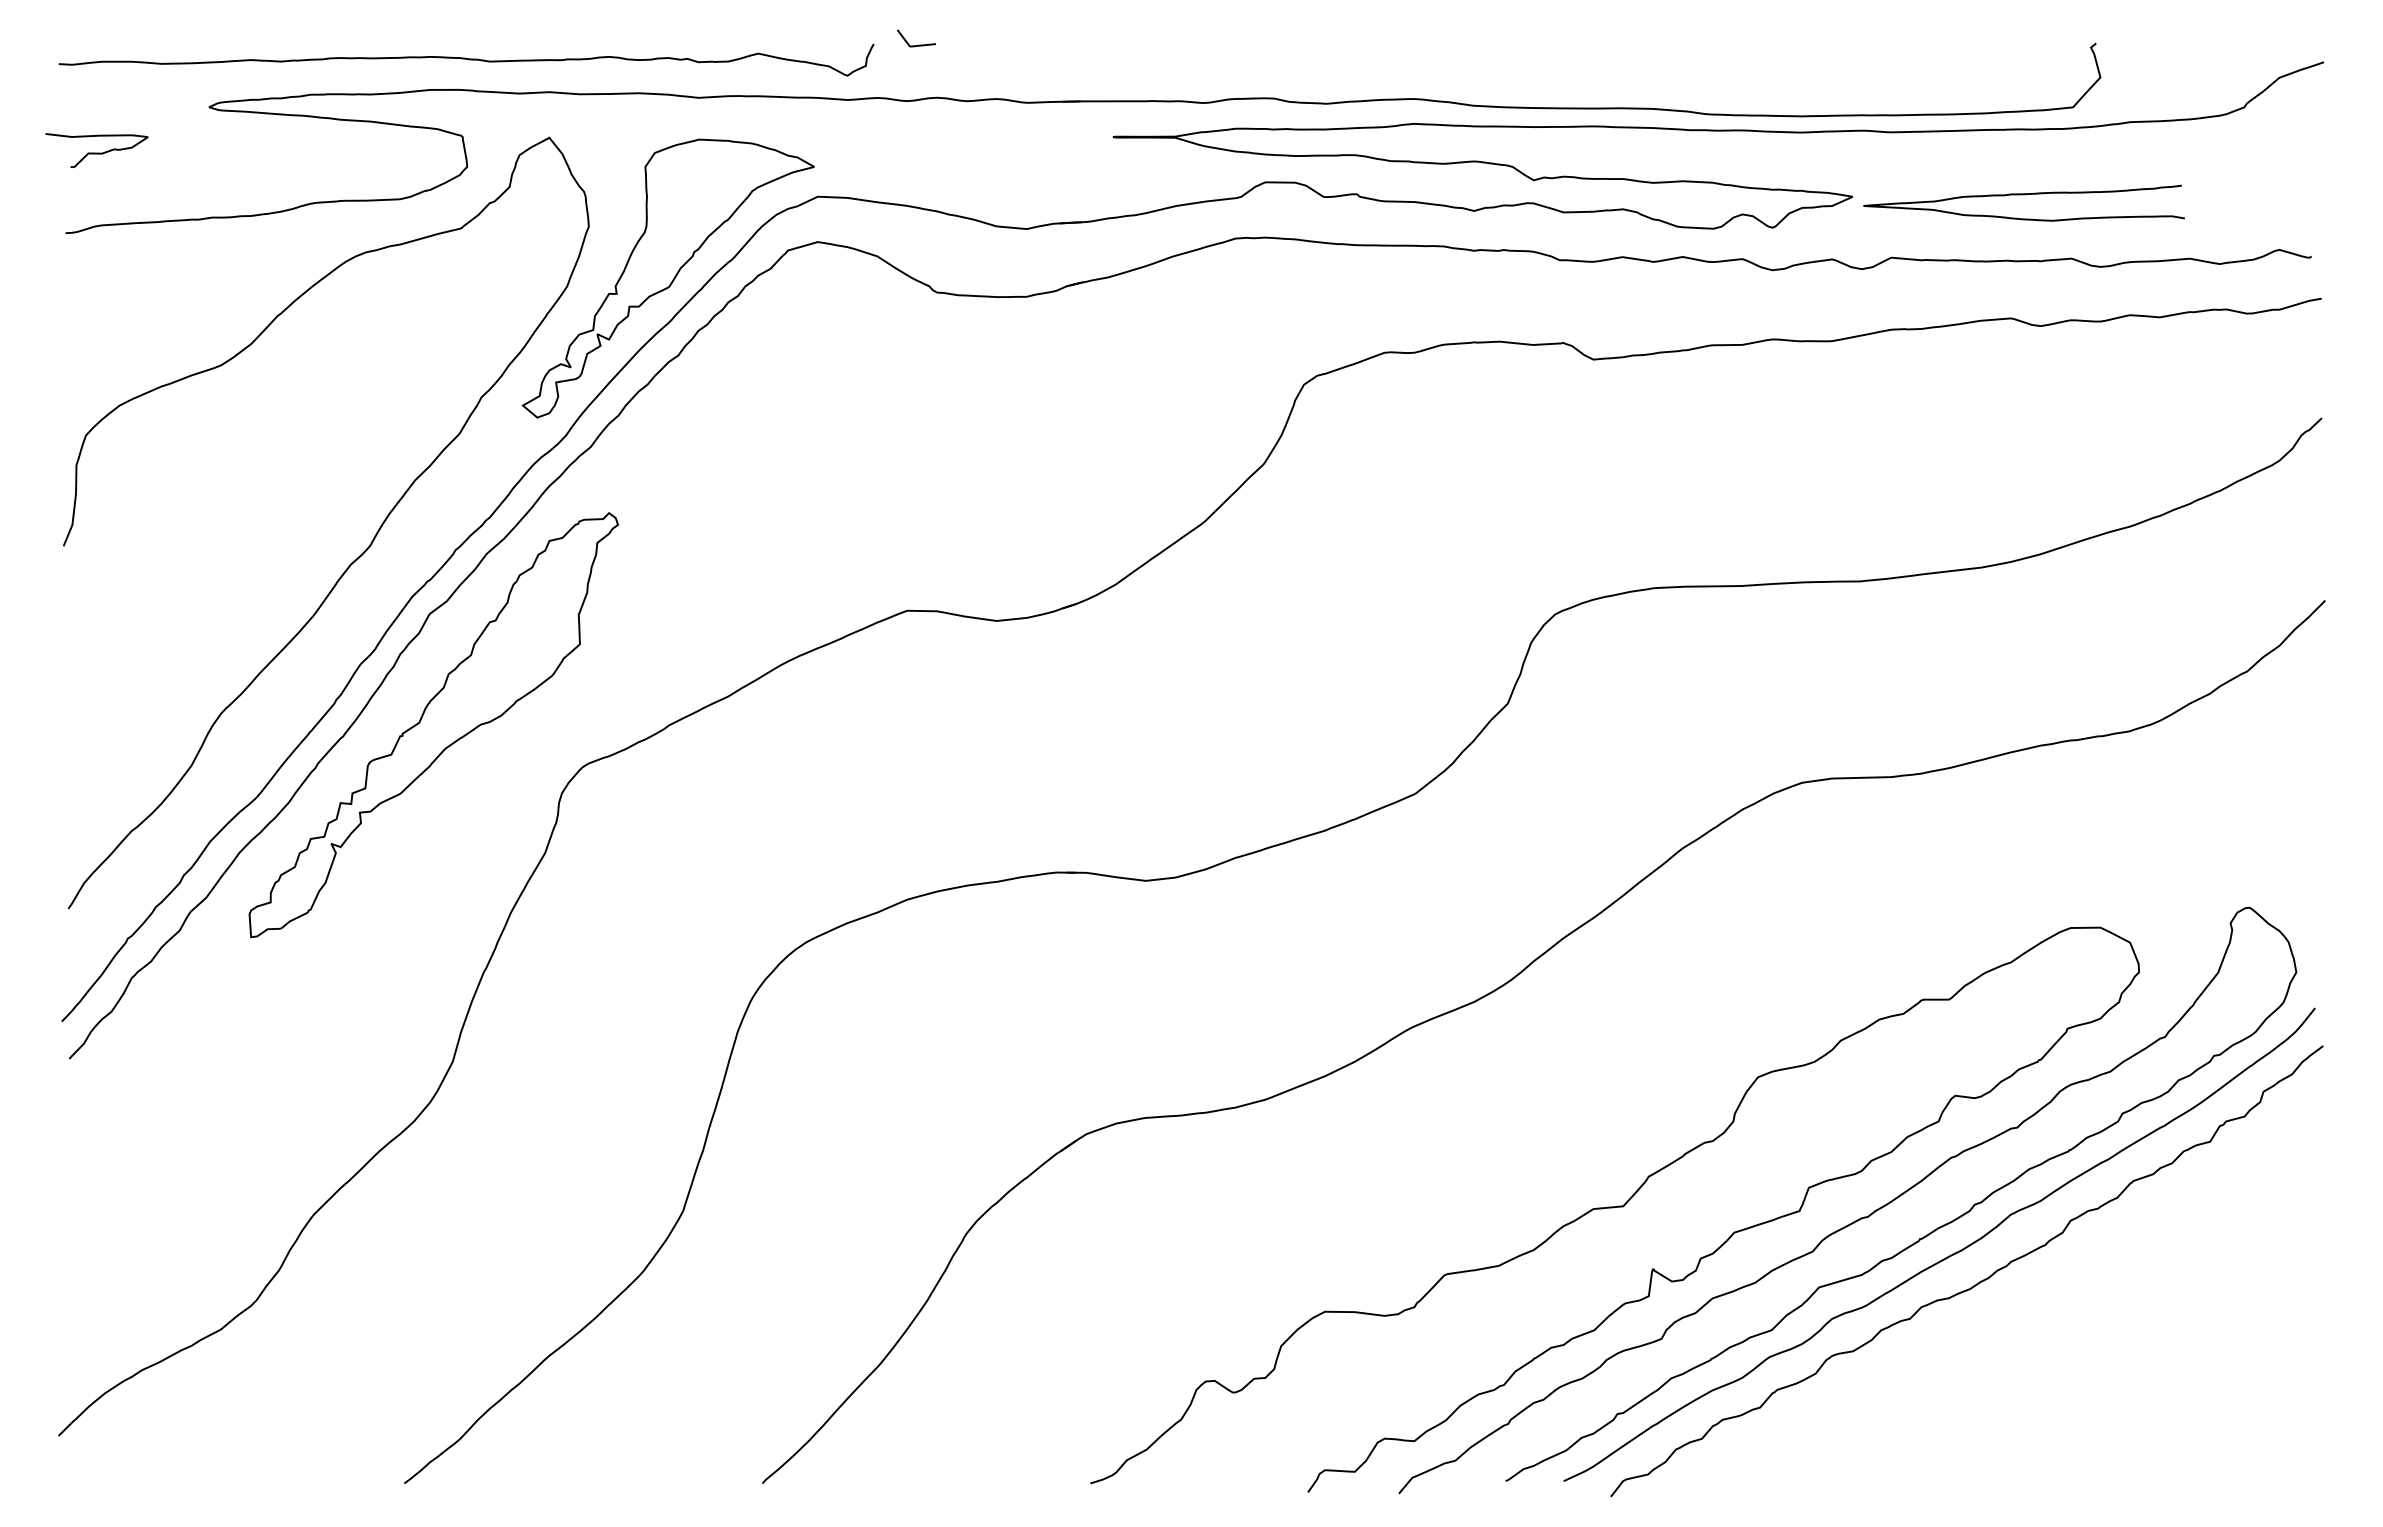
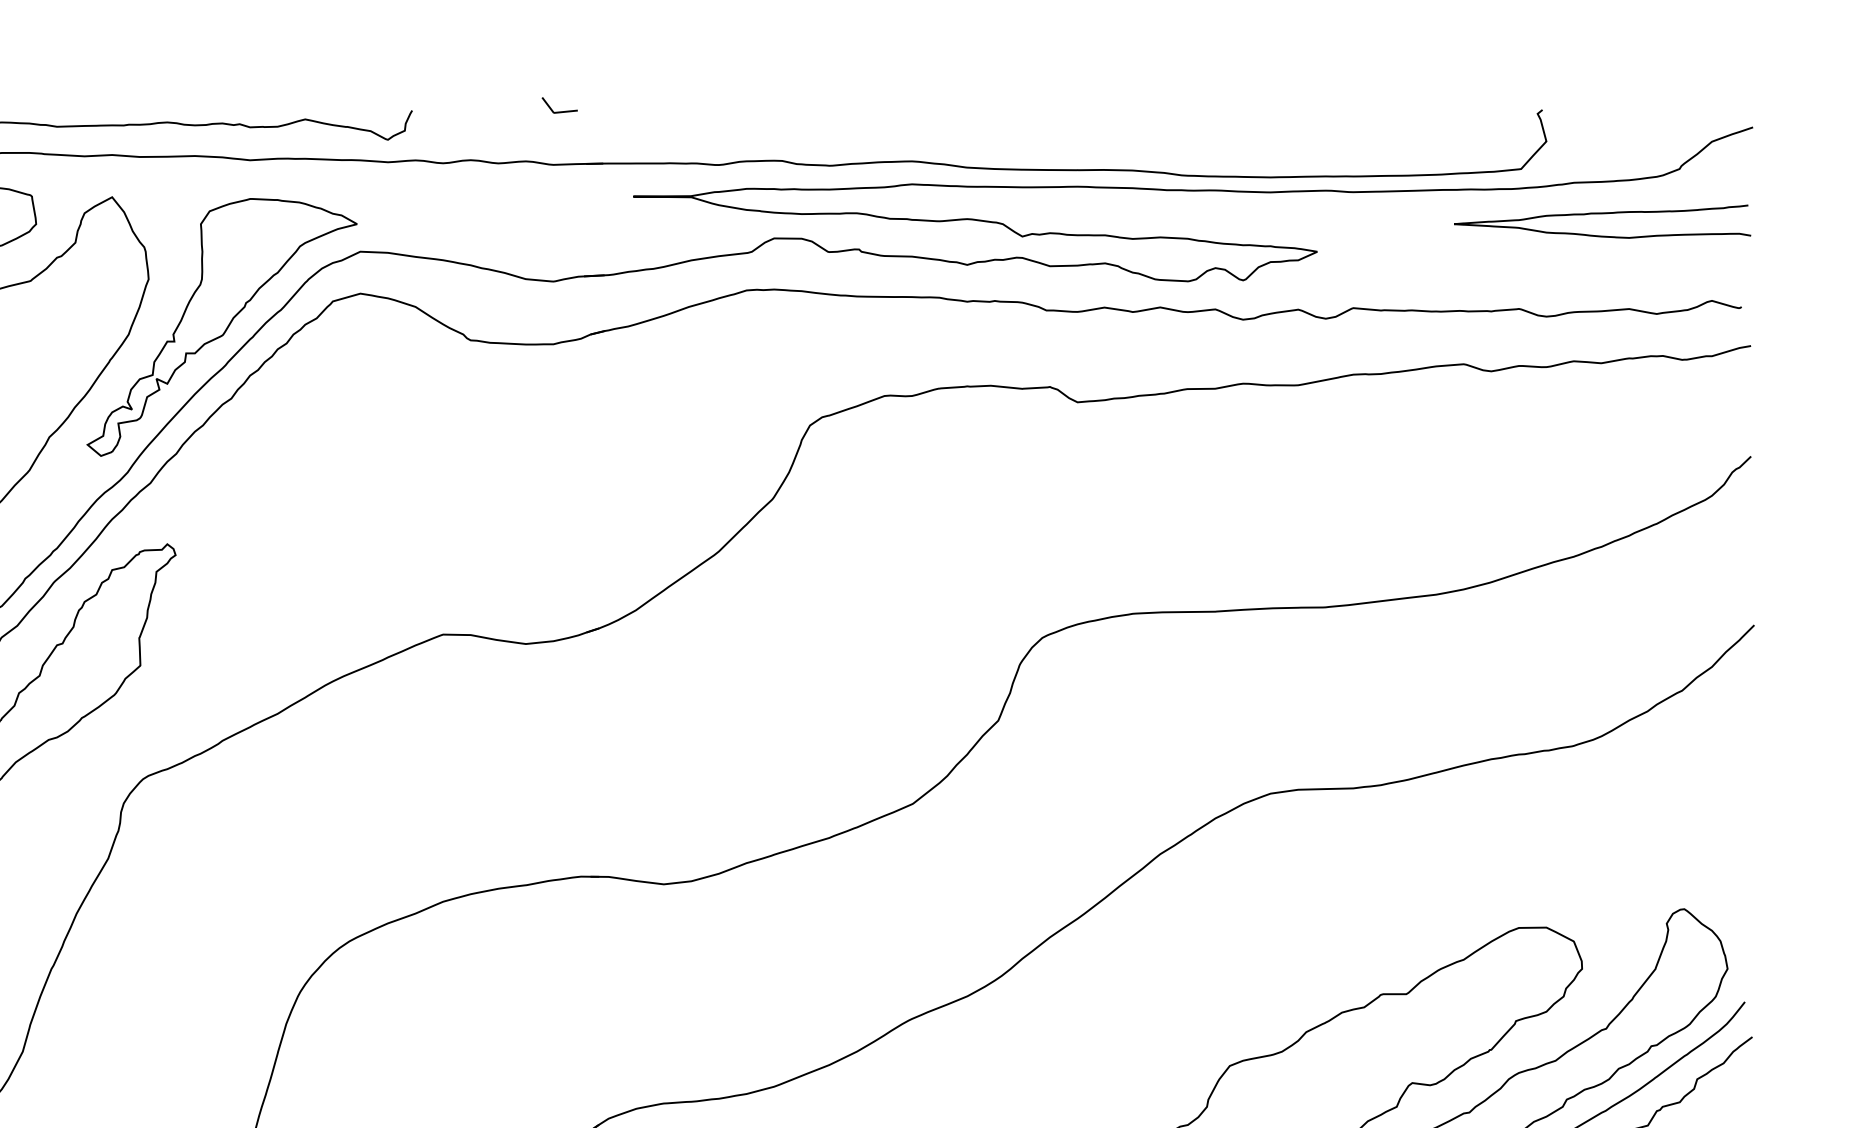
line: (918, 44) -> (561, 110), moved
curve: (2023, 195) -> (1601, 214), moved

